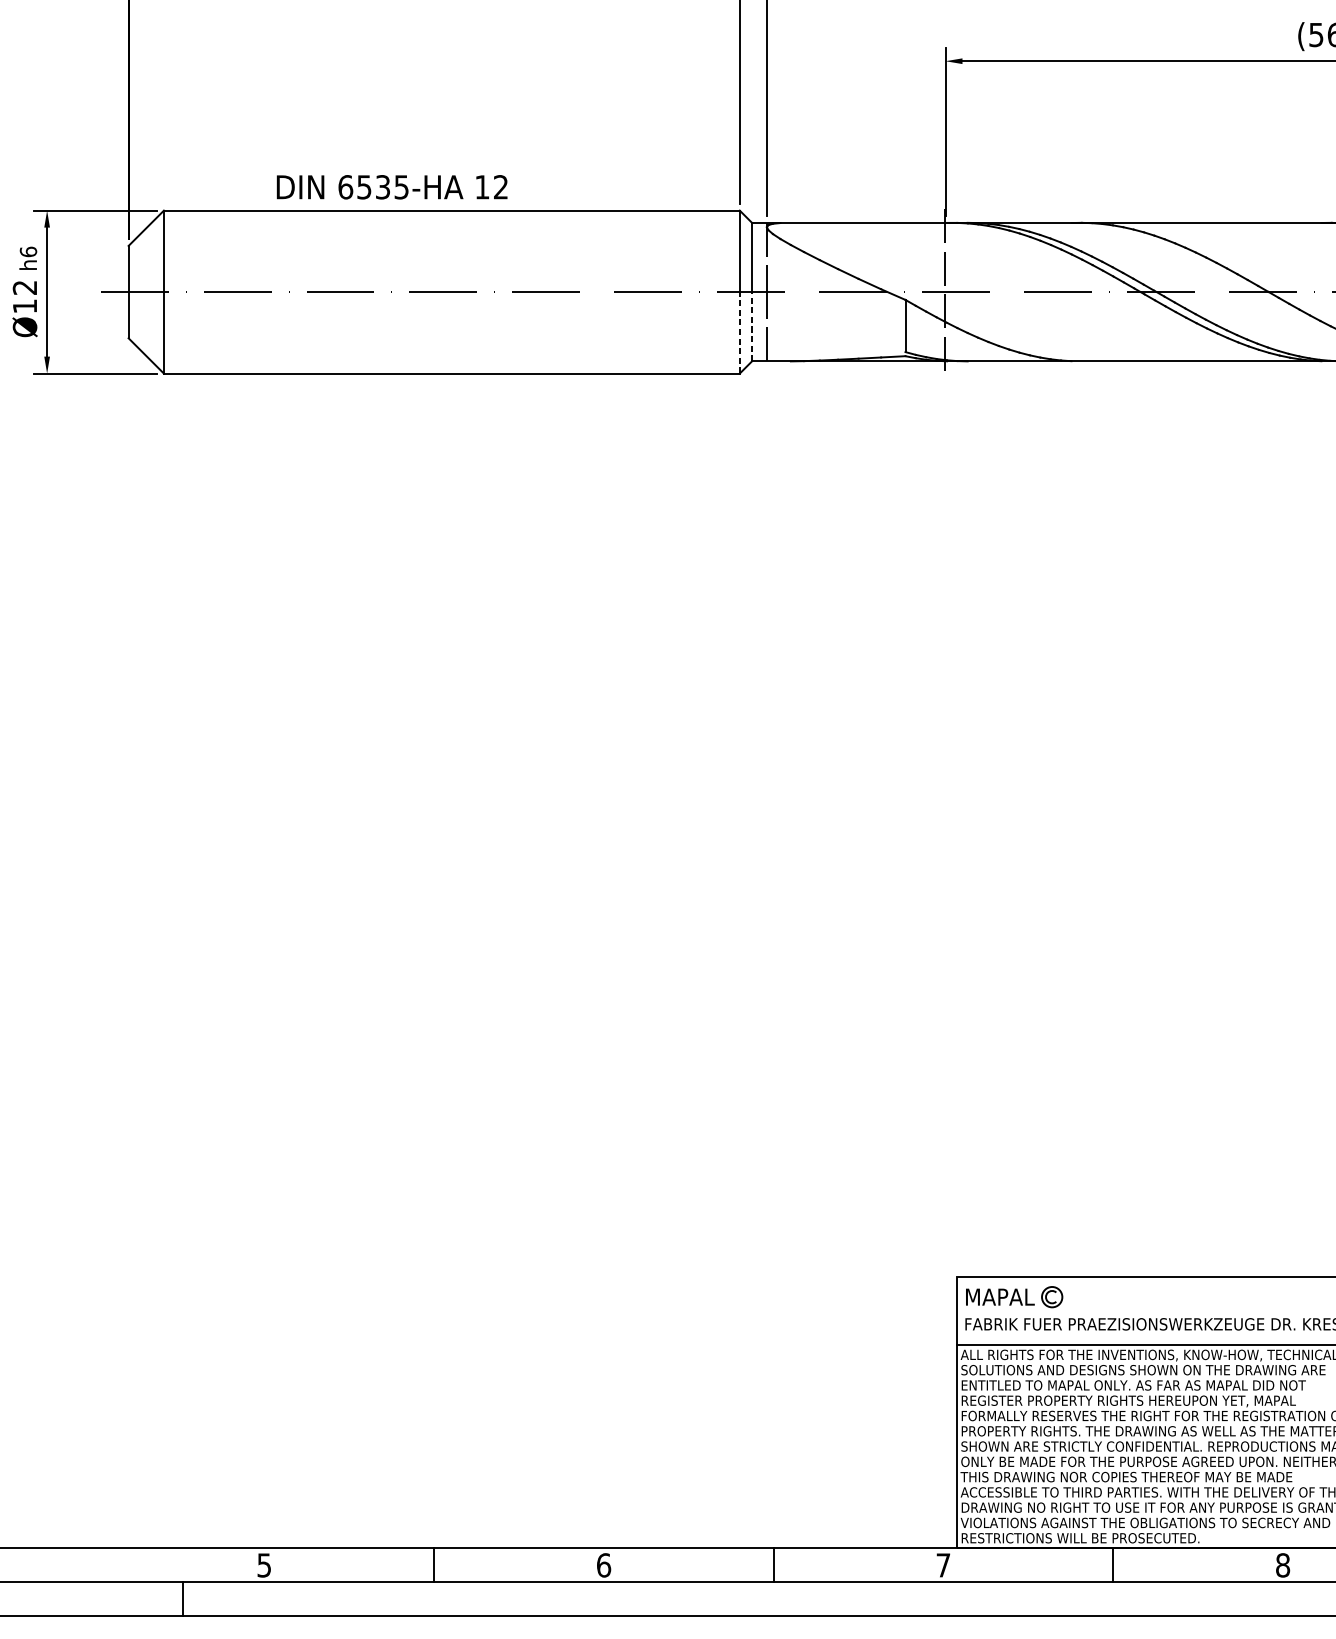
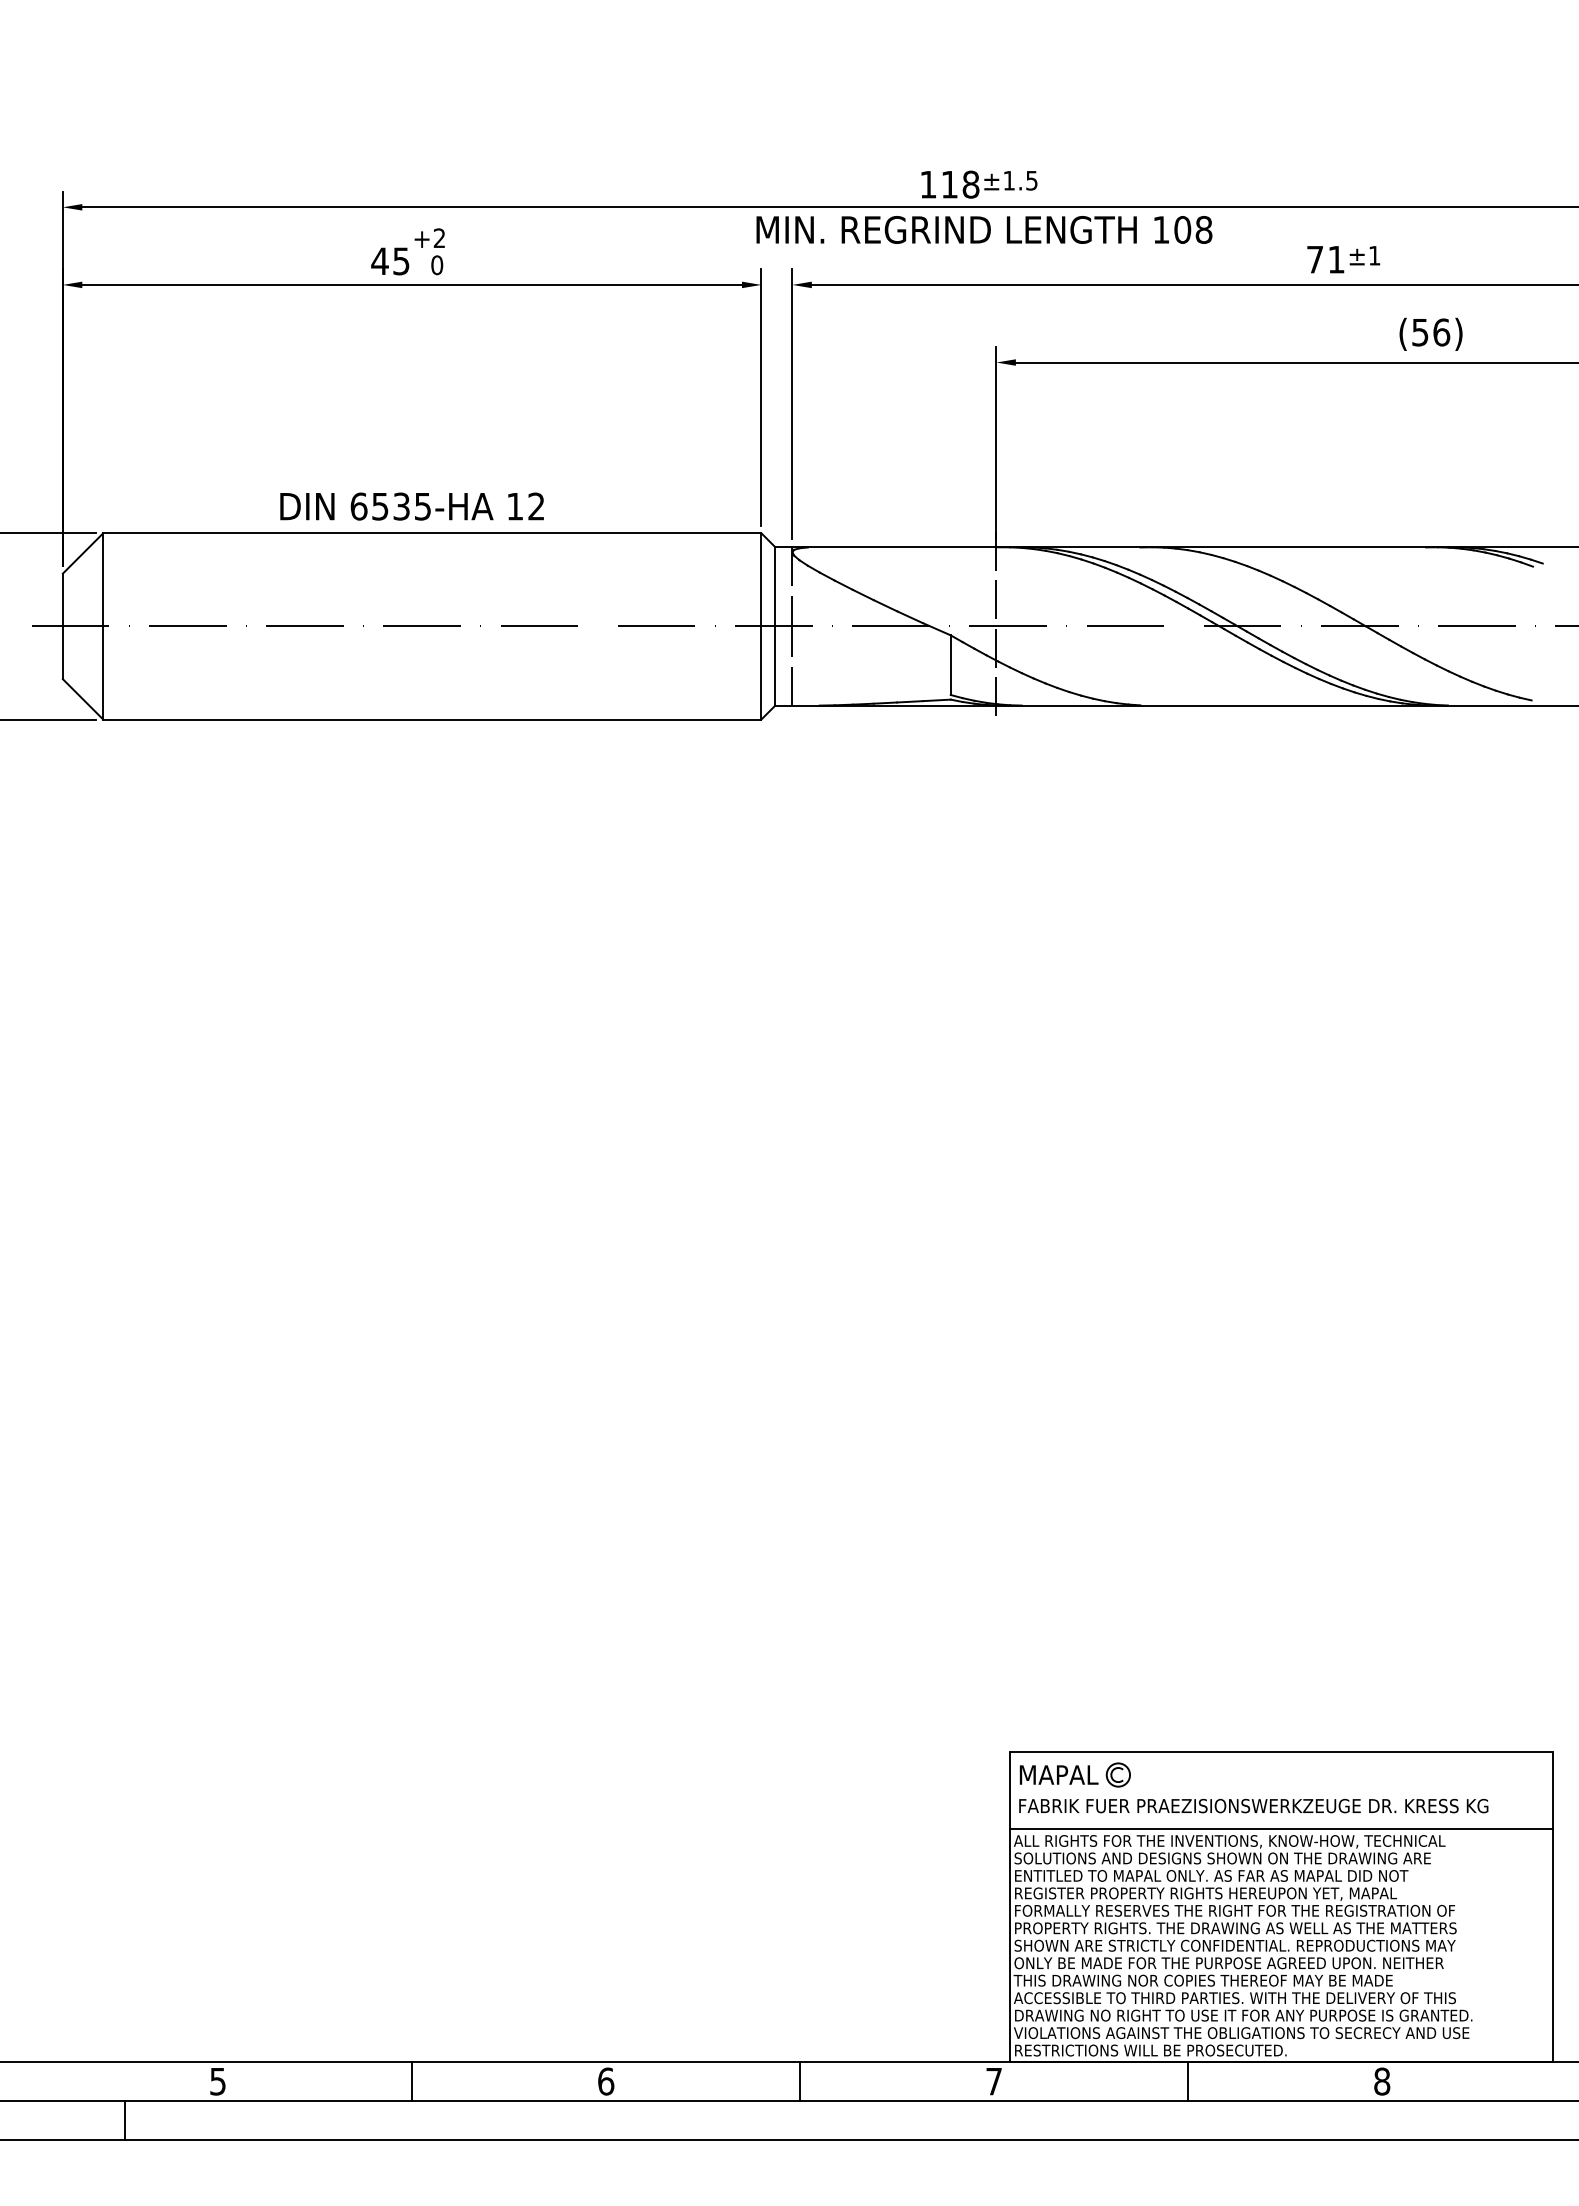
text: (391, 187) -> (411, 506), moved
line: (752, 327) -> (775, 666), dashed -> solid
line: (739, 332) -> (761, 672), dashed -> solid

